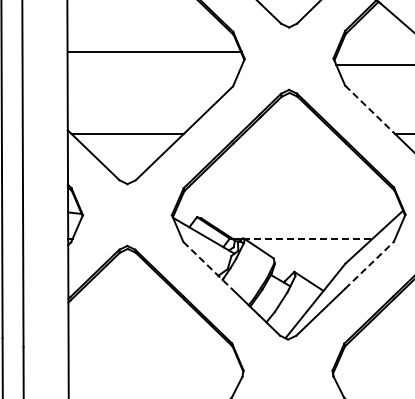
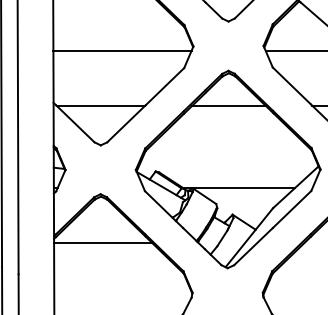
line: (154, 51) -> (122, 50), moved
line: (369, 109) -> (292, 86), dashed -> solid
line: (289, 134) -> (228, 106), added
line: (308, 238) -> (243, 188), dashed -> solid
line: (207, 265) -> (164, 209), dashed -> solid
line: (369, 265) -> (292, 209), dashed -> solid
line: (130, 308) -> (103, 243), added

